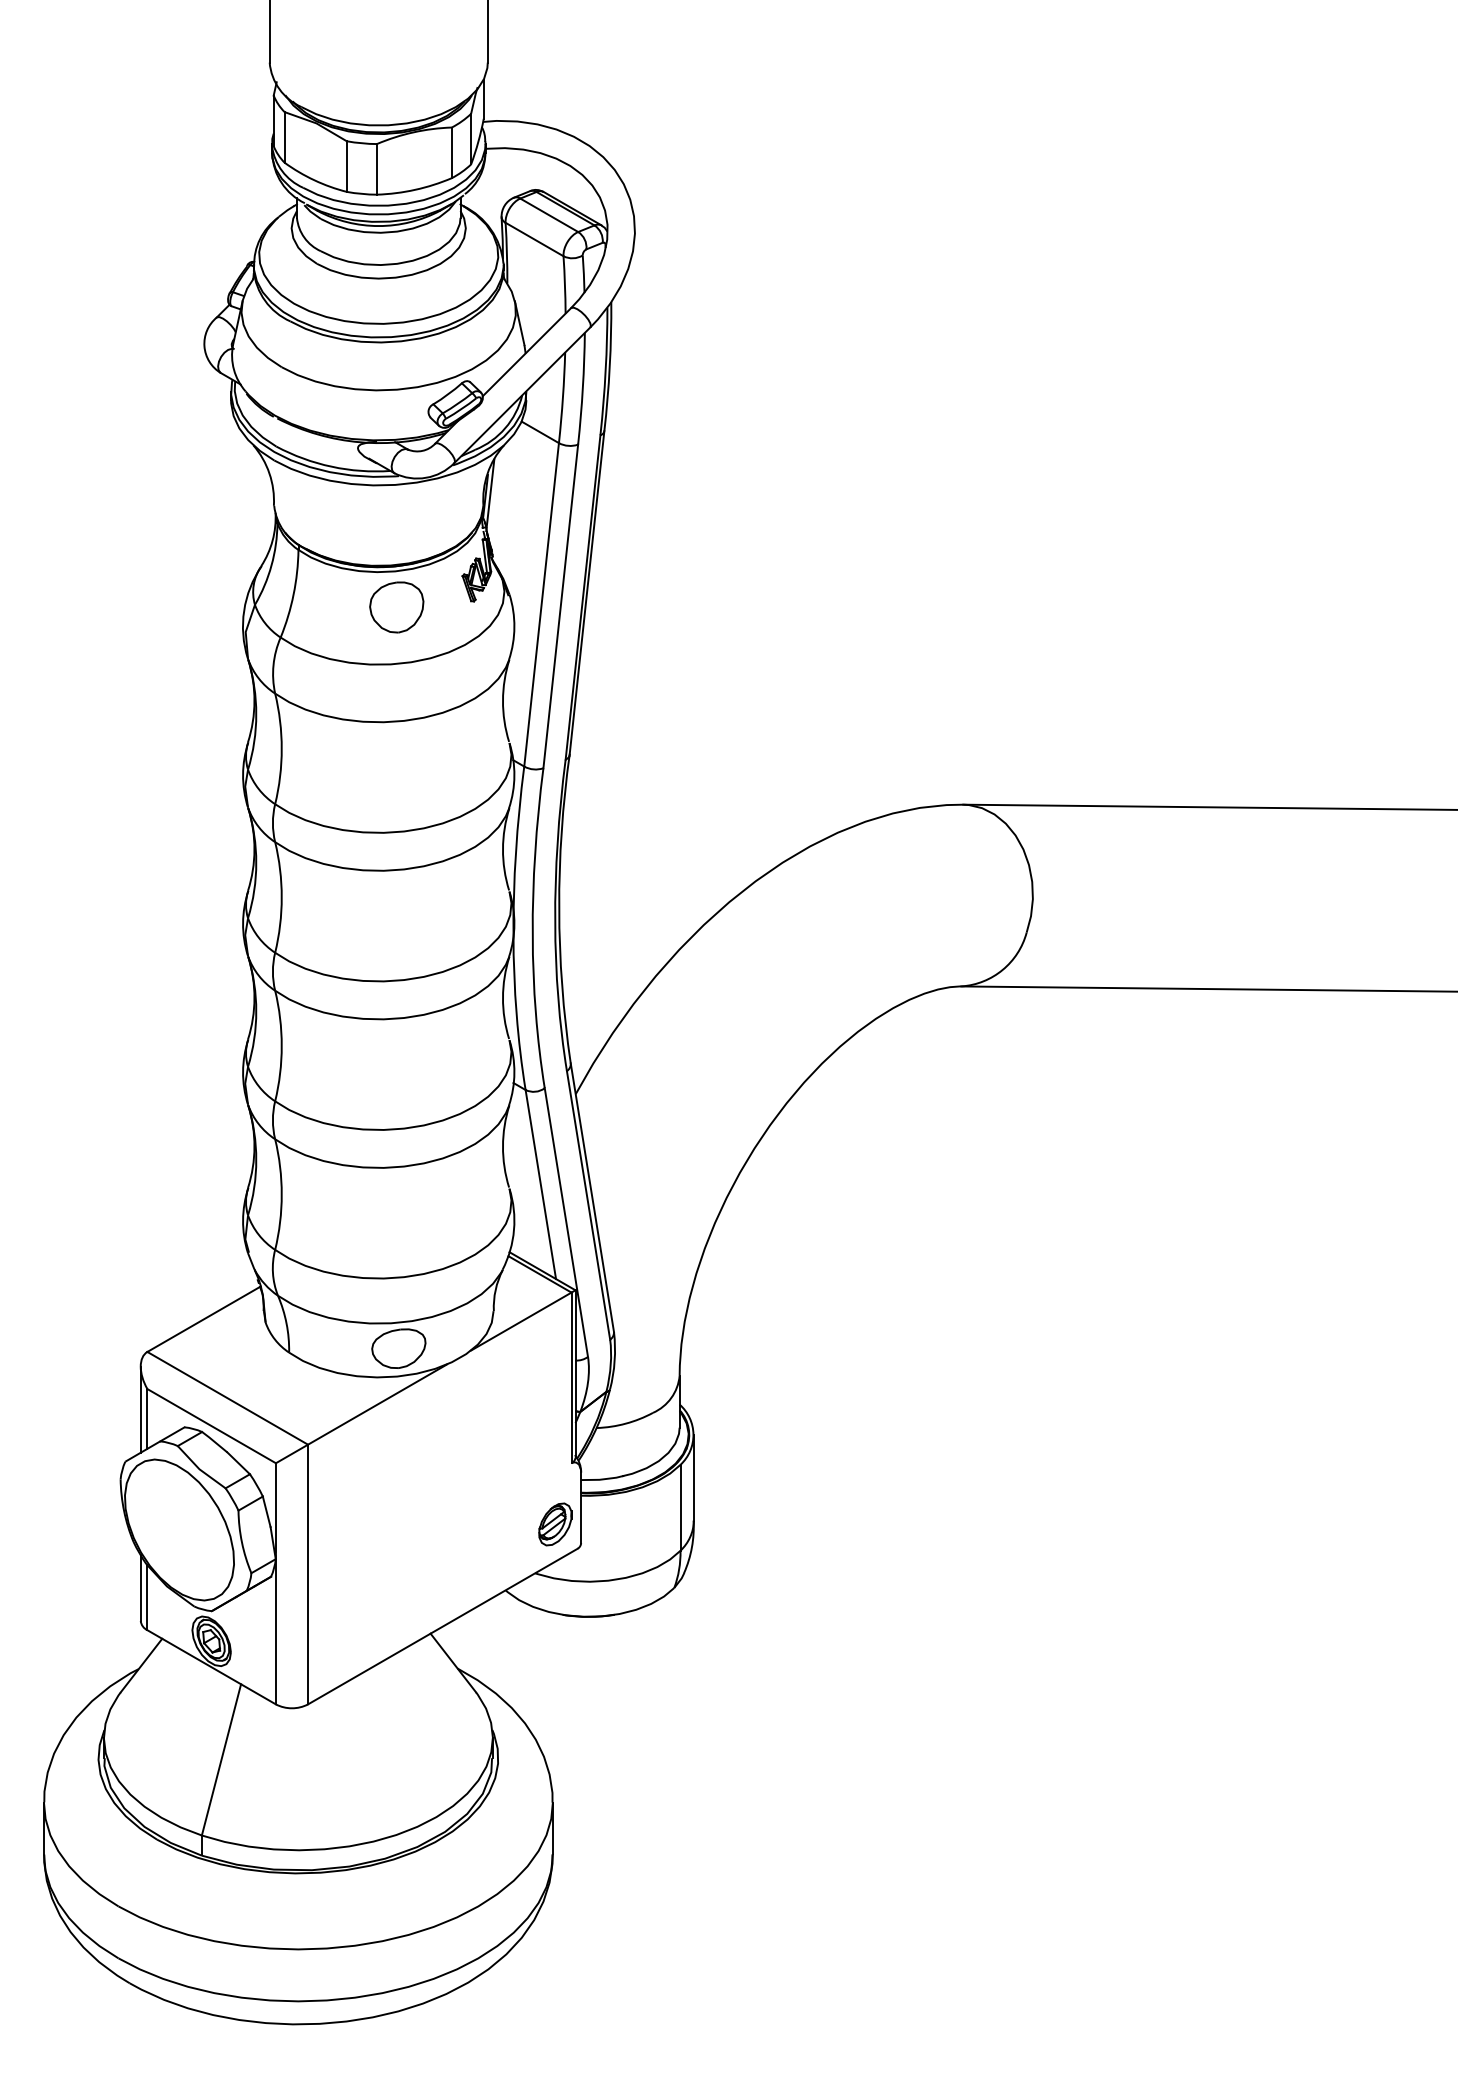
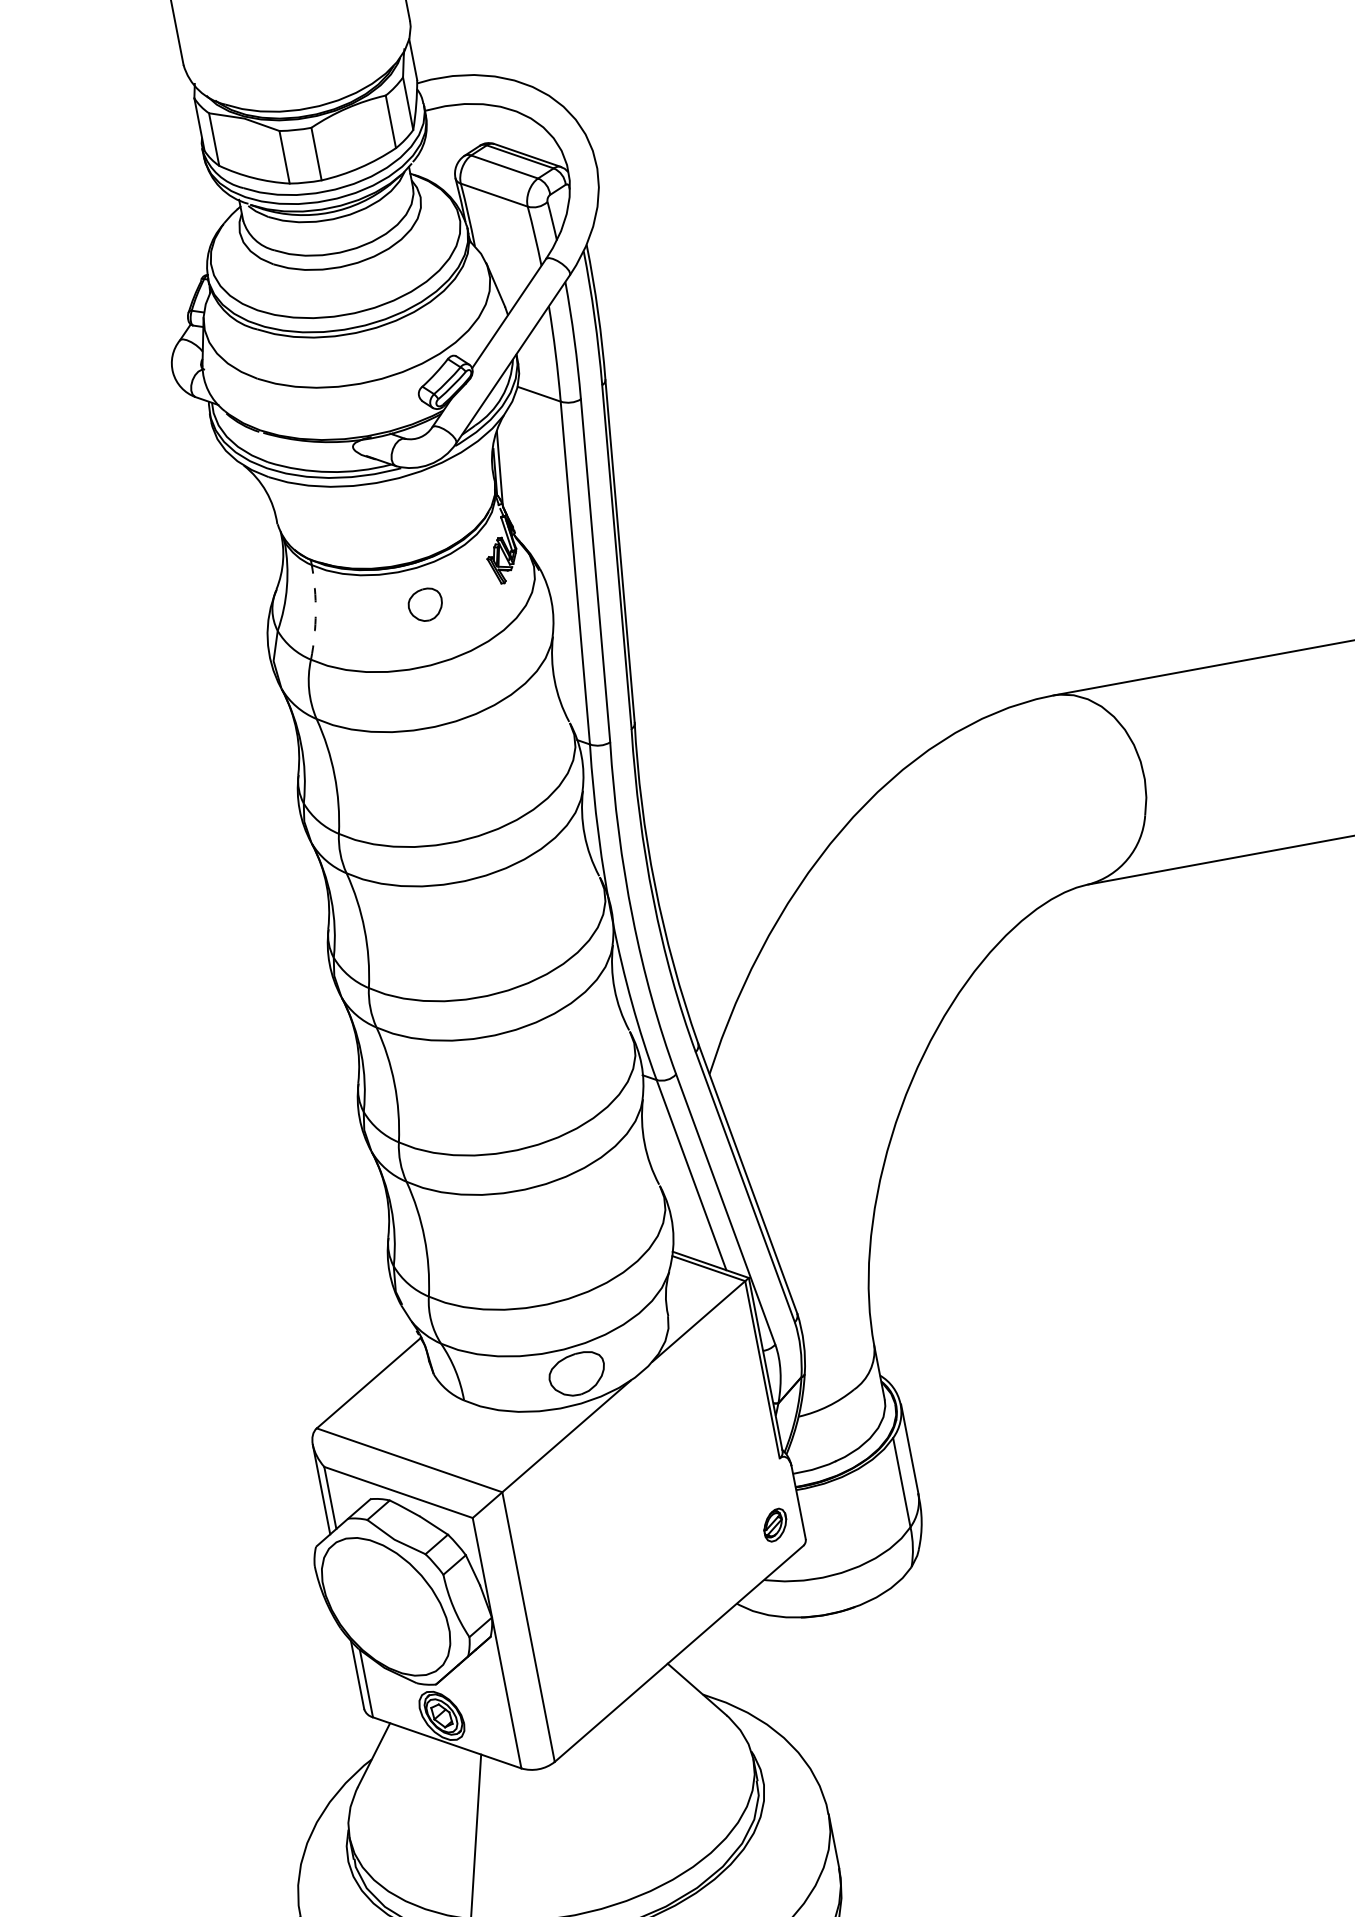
arc: (293, 594) -> (315, 612), solid -> dashed
part: (396, 607) -> (425, 605), size x0.6
part: (555, 1524) -> (775, 1525), size x0.7

